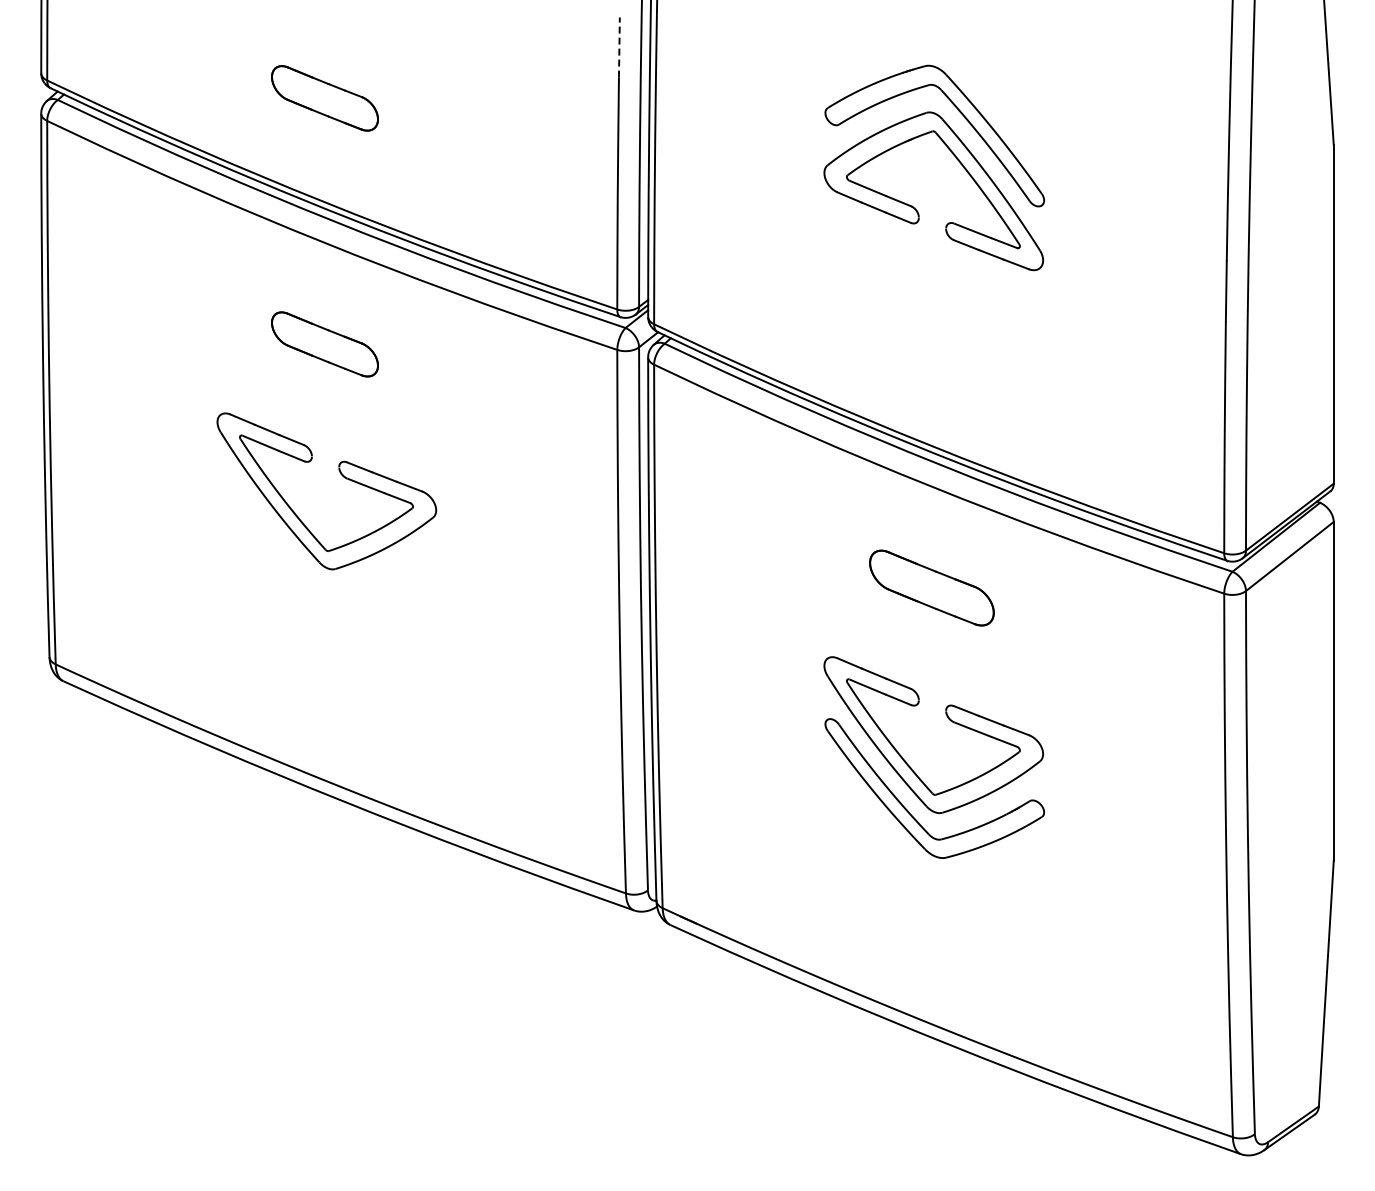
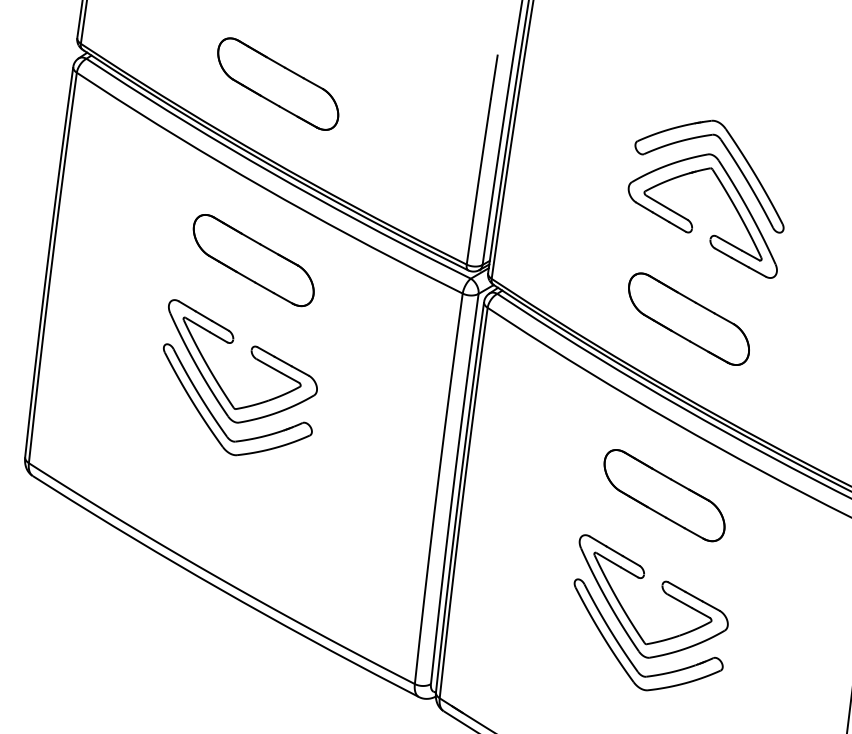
line: (619, 47) -> (494, 77), dashed -> solid
part: (324, 98) -> (277, 84), size x1.67
part: (931, 341) -> (688, 318), added
part: (324, 344) -> (253, 260), size x1.67
part: (301, 566) -> (214, 417), added
part: (931, 587) -> (664, 495), size x1.43

